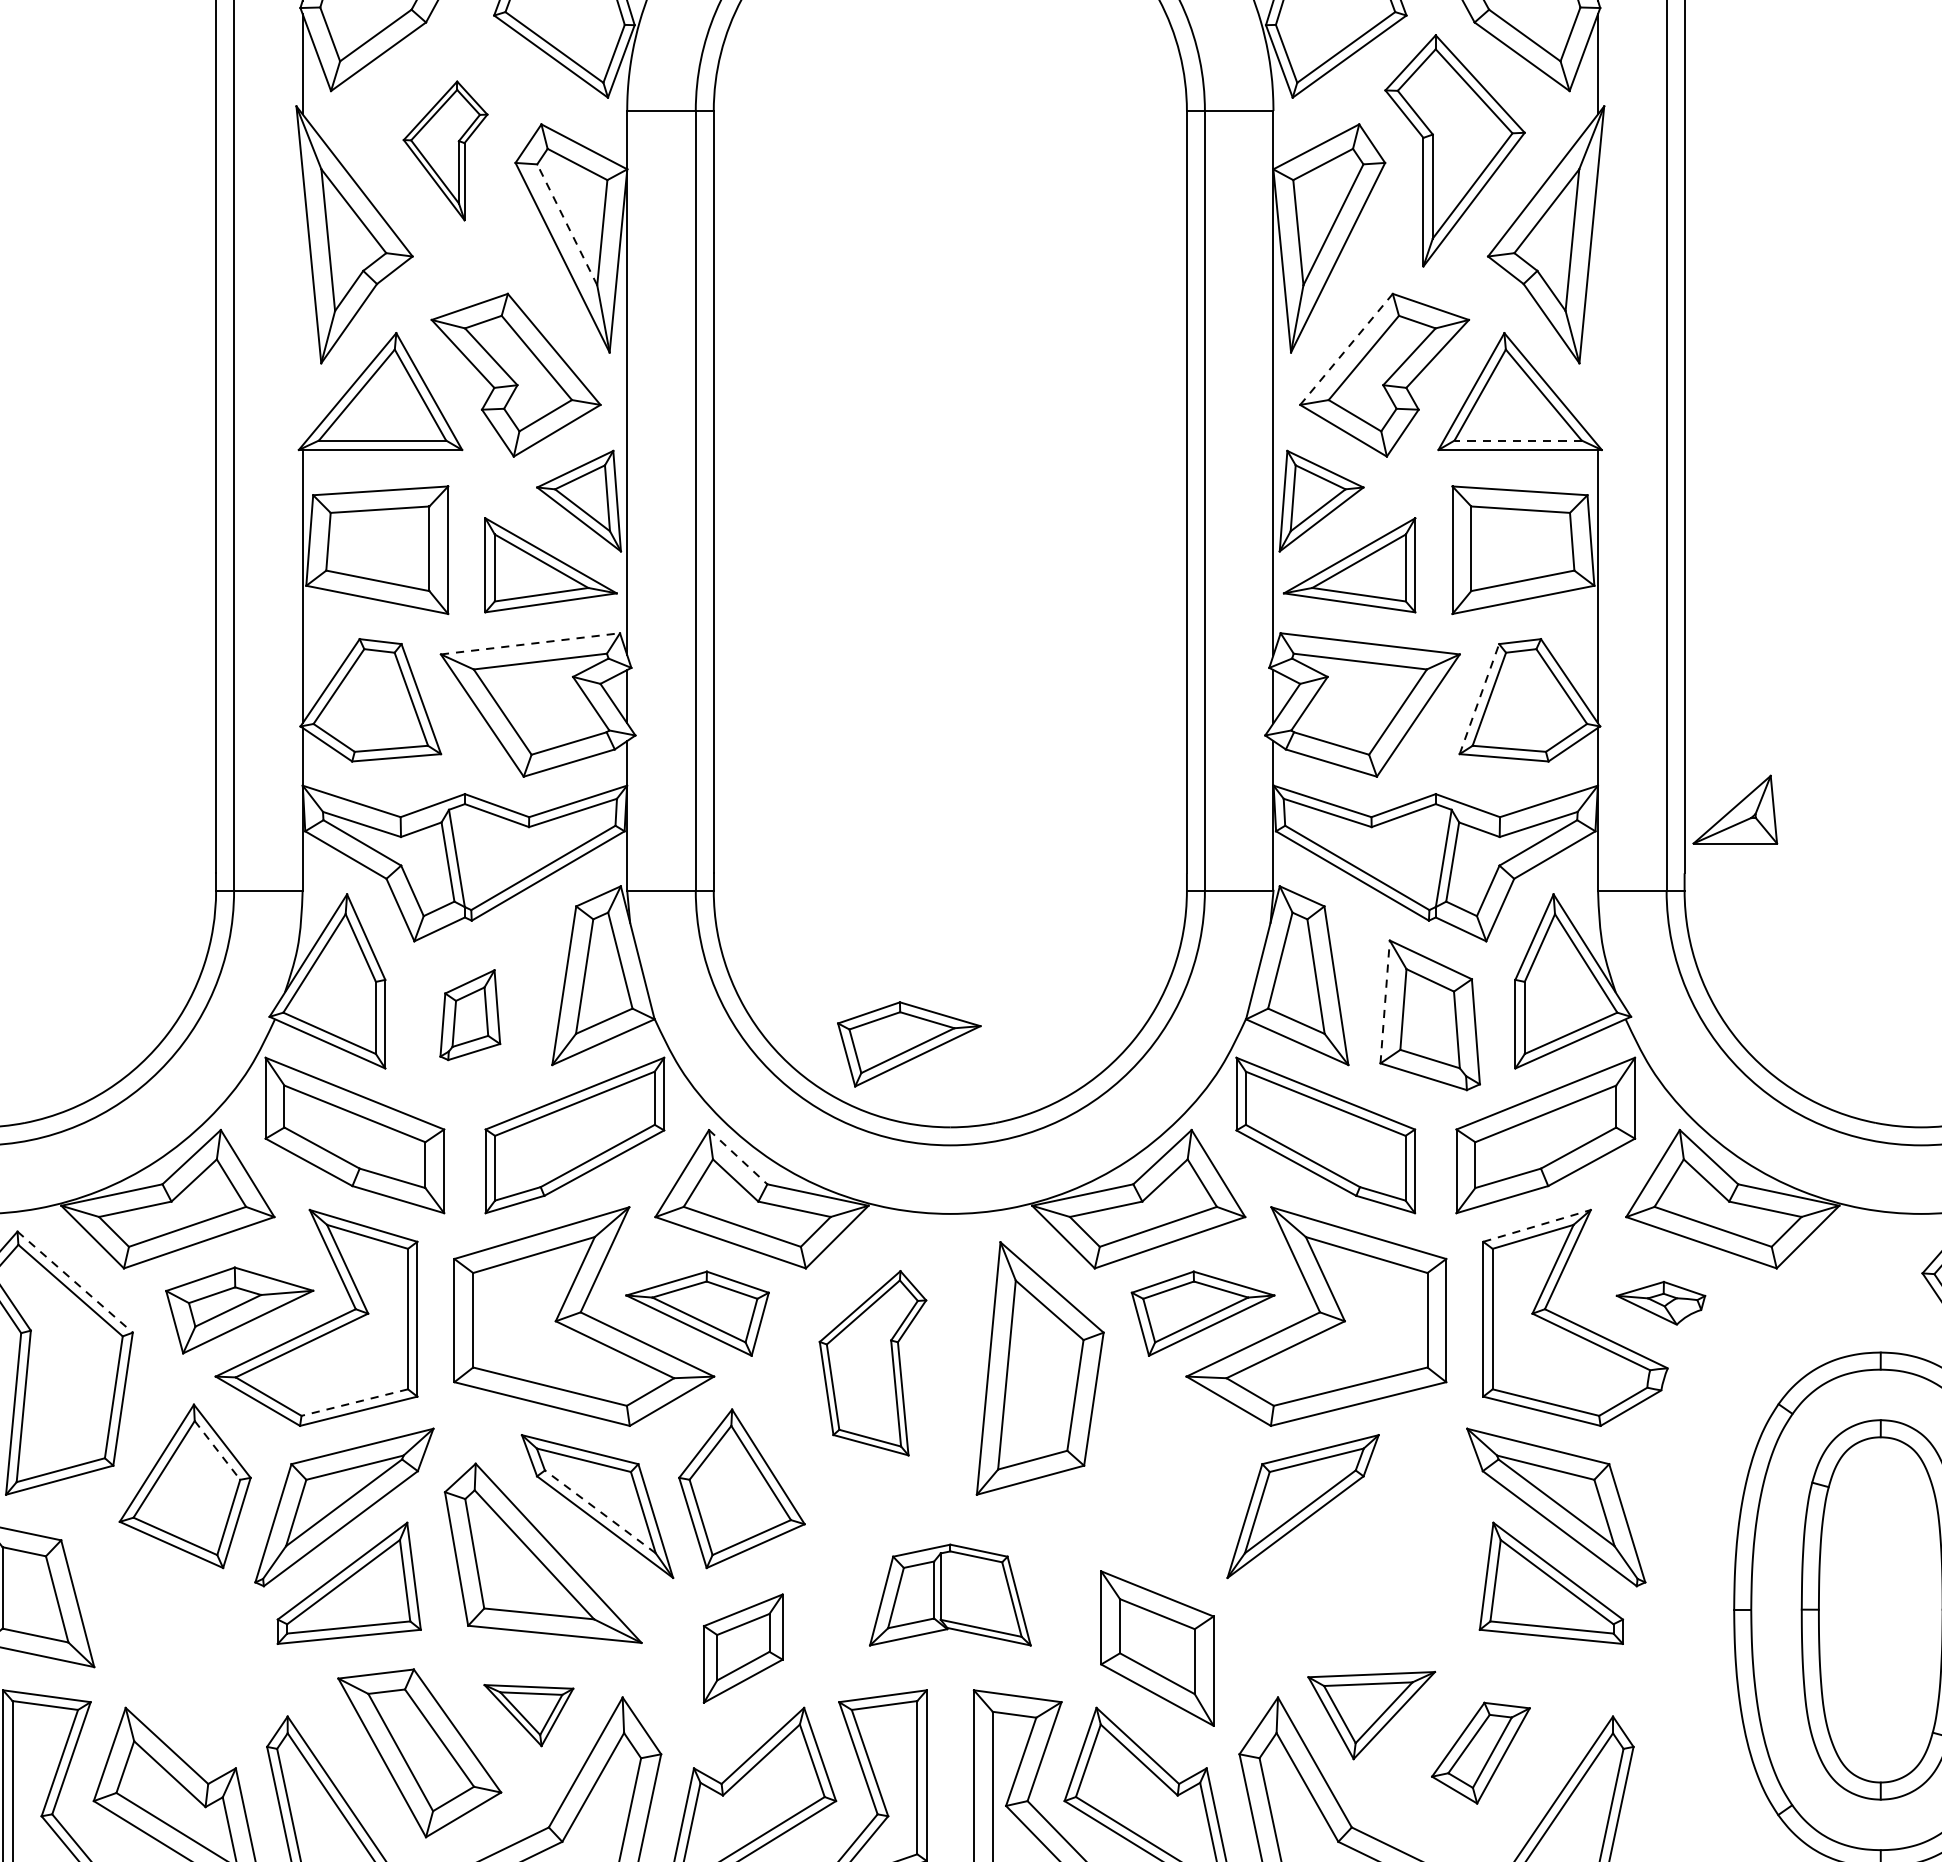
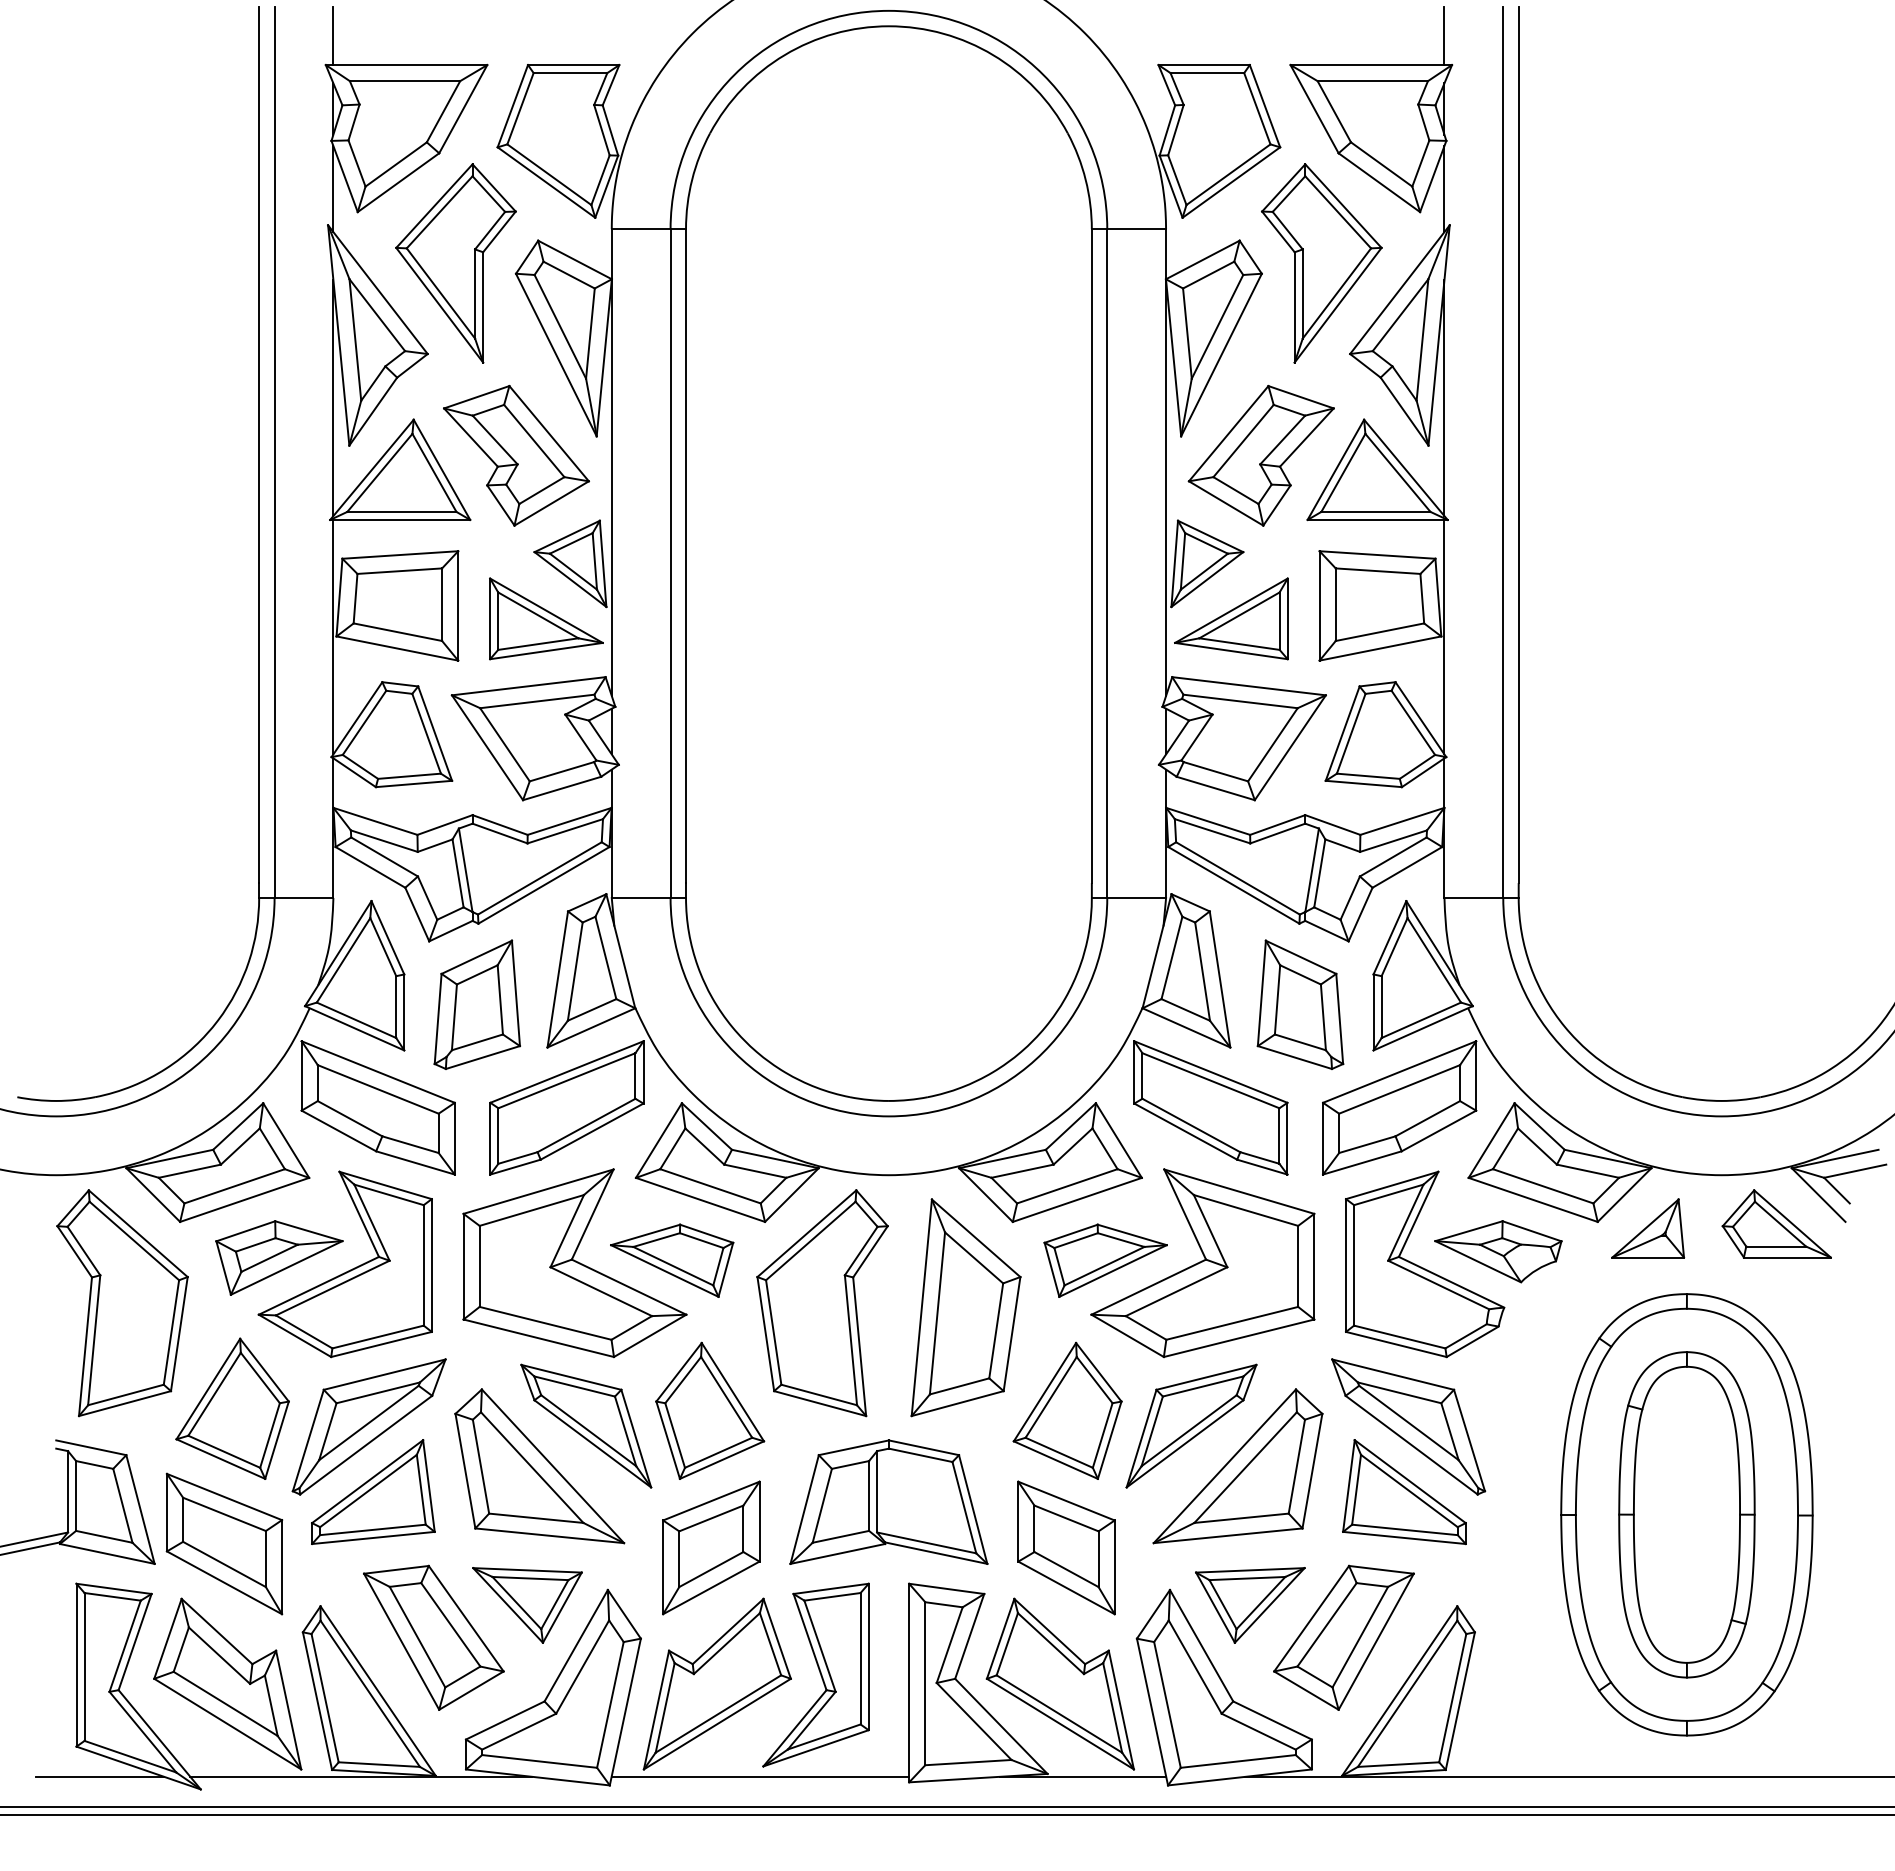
part: (445, 150) -> (455, 263), size x1.67
line: (567, 224) -> (560, 326), dashed -> solid
line: (302, 308) -> (333, 398), added
line: (1598, 308) -> (1444, 398), added
line: (1347, 349) -> (1229, 433), dashed -> solid
line: (1517, 440) -> (1375, 511), dashed -> solid
line: (531, 644) -> (529, 686), dashed -> solid
line: (1479, 698) -> (1342, 733), dashed -> solid
part: (1735, 809) -> (1648, 1228), moved
line: (1384, 1002) -> (1261, 993), dashed -> solid
part: (469, 1014) -> (476, 1004), size x1.67
part: (909, 1044) -> (853, 1029), removed
line: (738, 1157) -> (707, 1126), dashed -> solid
line: (1537, 1225) -> (1392, 1185), dashed -> solid
line: (75, 1281) -> (138, 1233), dashed -> solid
part: (1661, 1302) -> (1498, 1251), size x1.67
part: (872, 1363) -> (822, 1303), size x1.43
line: (354, 1403) -> (377, 1337), dashed -> solid
line: (217, 1450) -> (260, 1378), dashed -> solid
part: (1158, 1488) -> (1067, 1410), added
line: (600, 1511) -> (588, 1430), dashed -> solid
part: (1356, 1553) -> (1237, 1466), added
part: (949, 1594) -> (888, 1501), size x1.43
part: (175, 1643) -> (224, 1543), added
part: (743, 1647) -> (711, 1547), size x1.43
part: (528, 1715) -> (527, 1605), size x1.43
part: (1480, 1752) -> (1343, 1637), size x1.67

